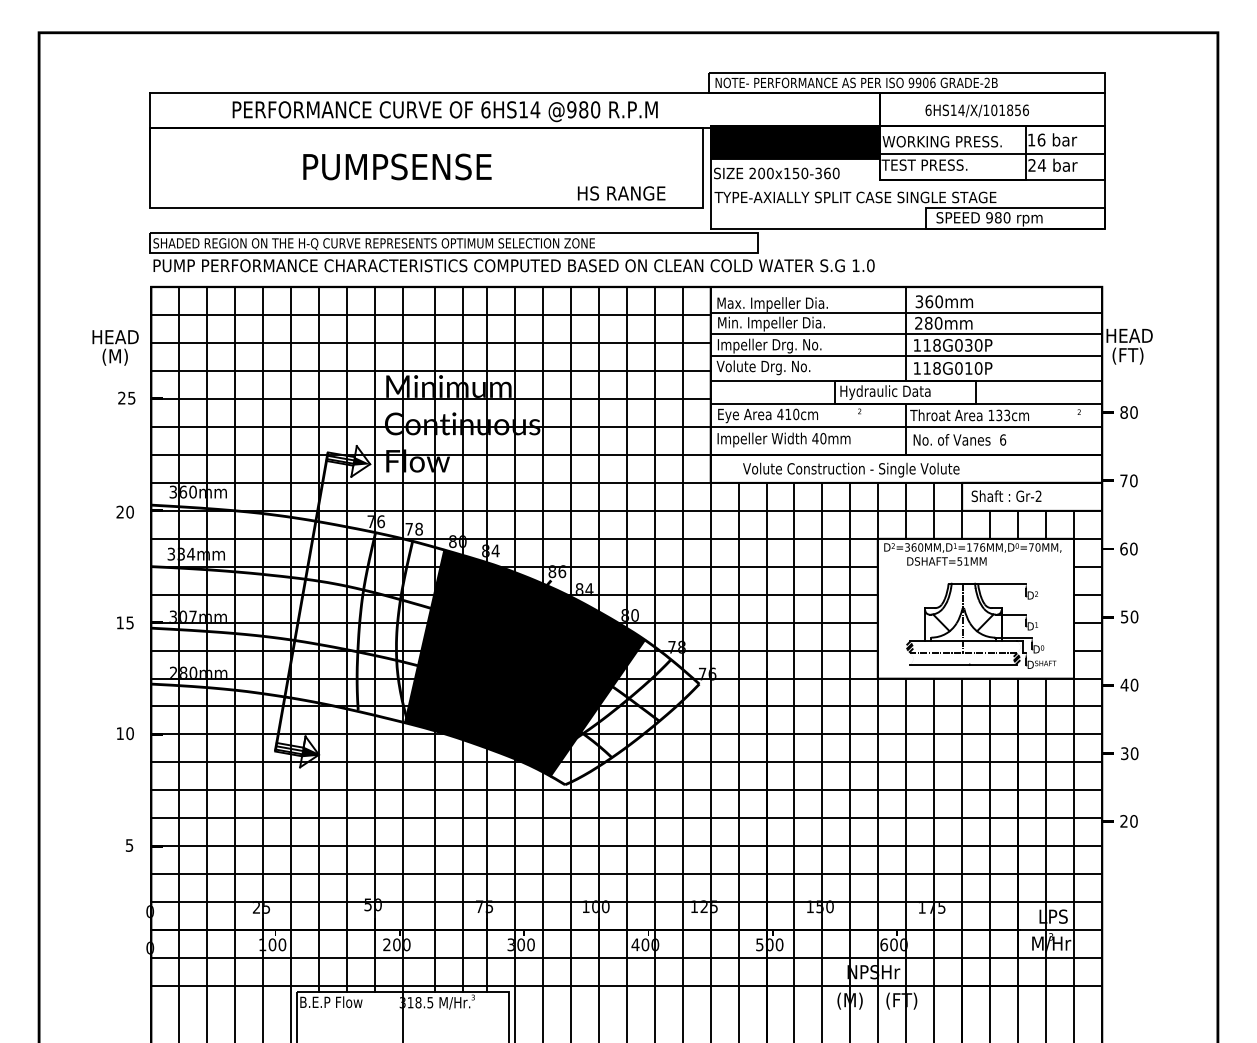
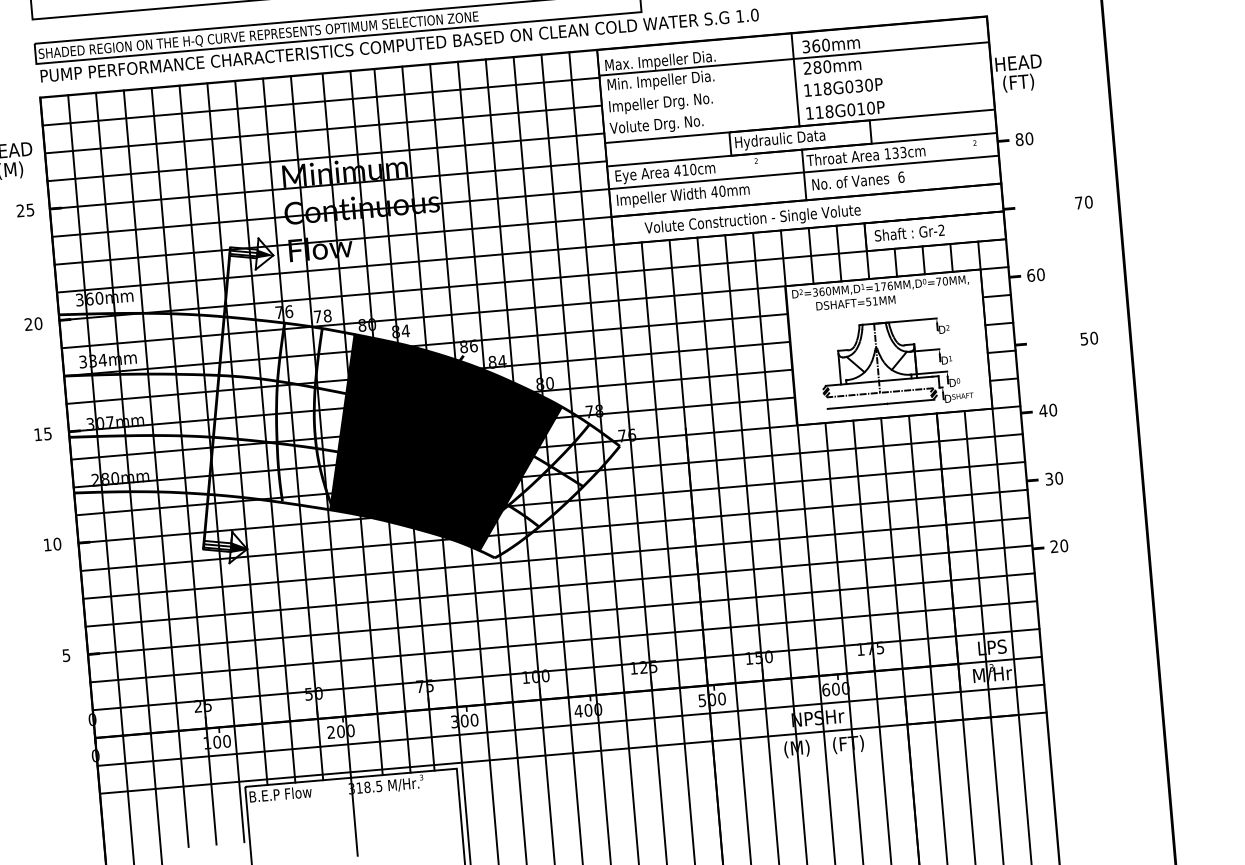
line: (906, 333) -> (796, 79), removed
line: (905, 356) -> (797, 102), removed
text: (1128, 480) -> (1083, 202), moved
text: (1129, 616) -> (1089, 338), moved

